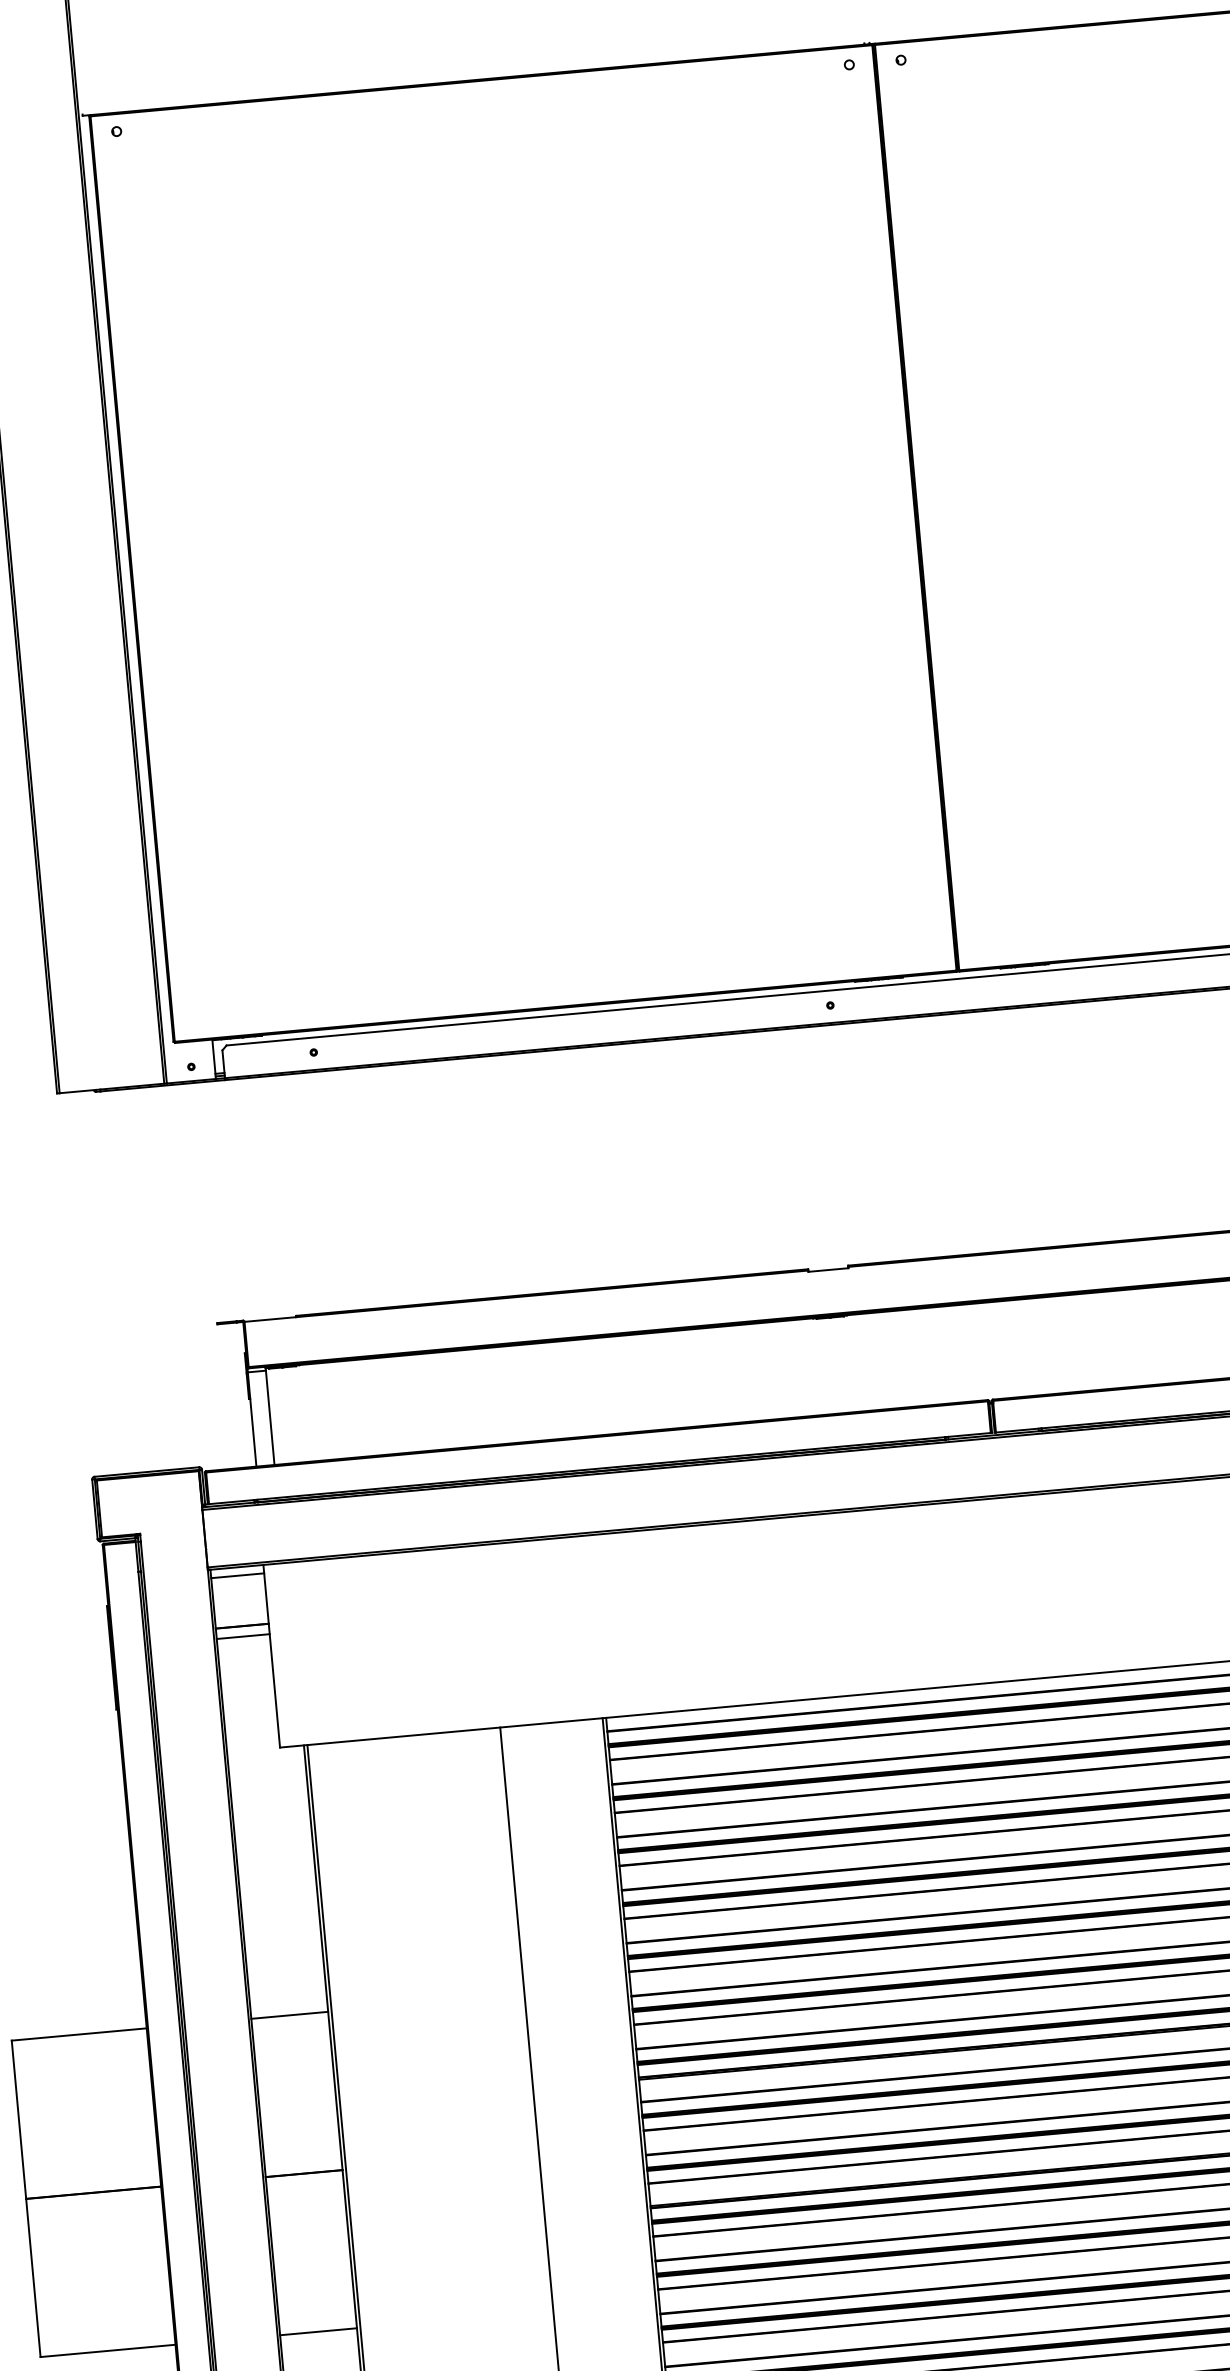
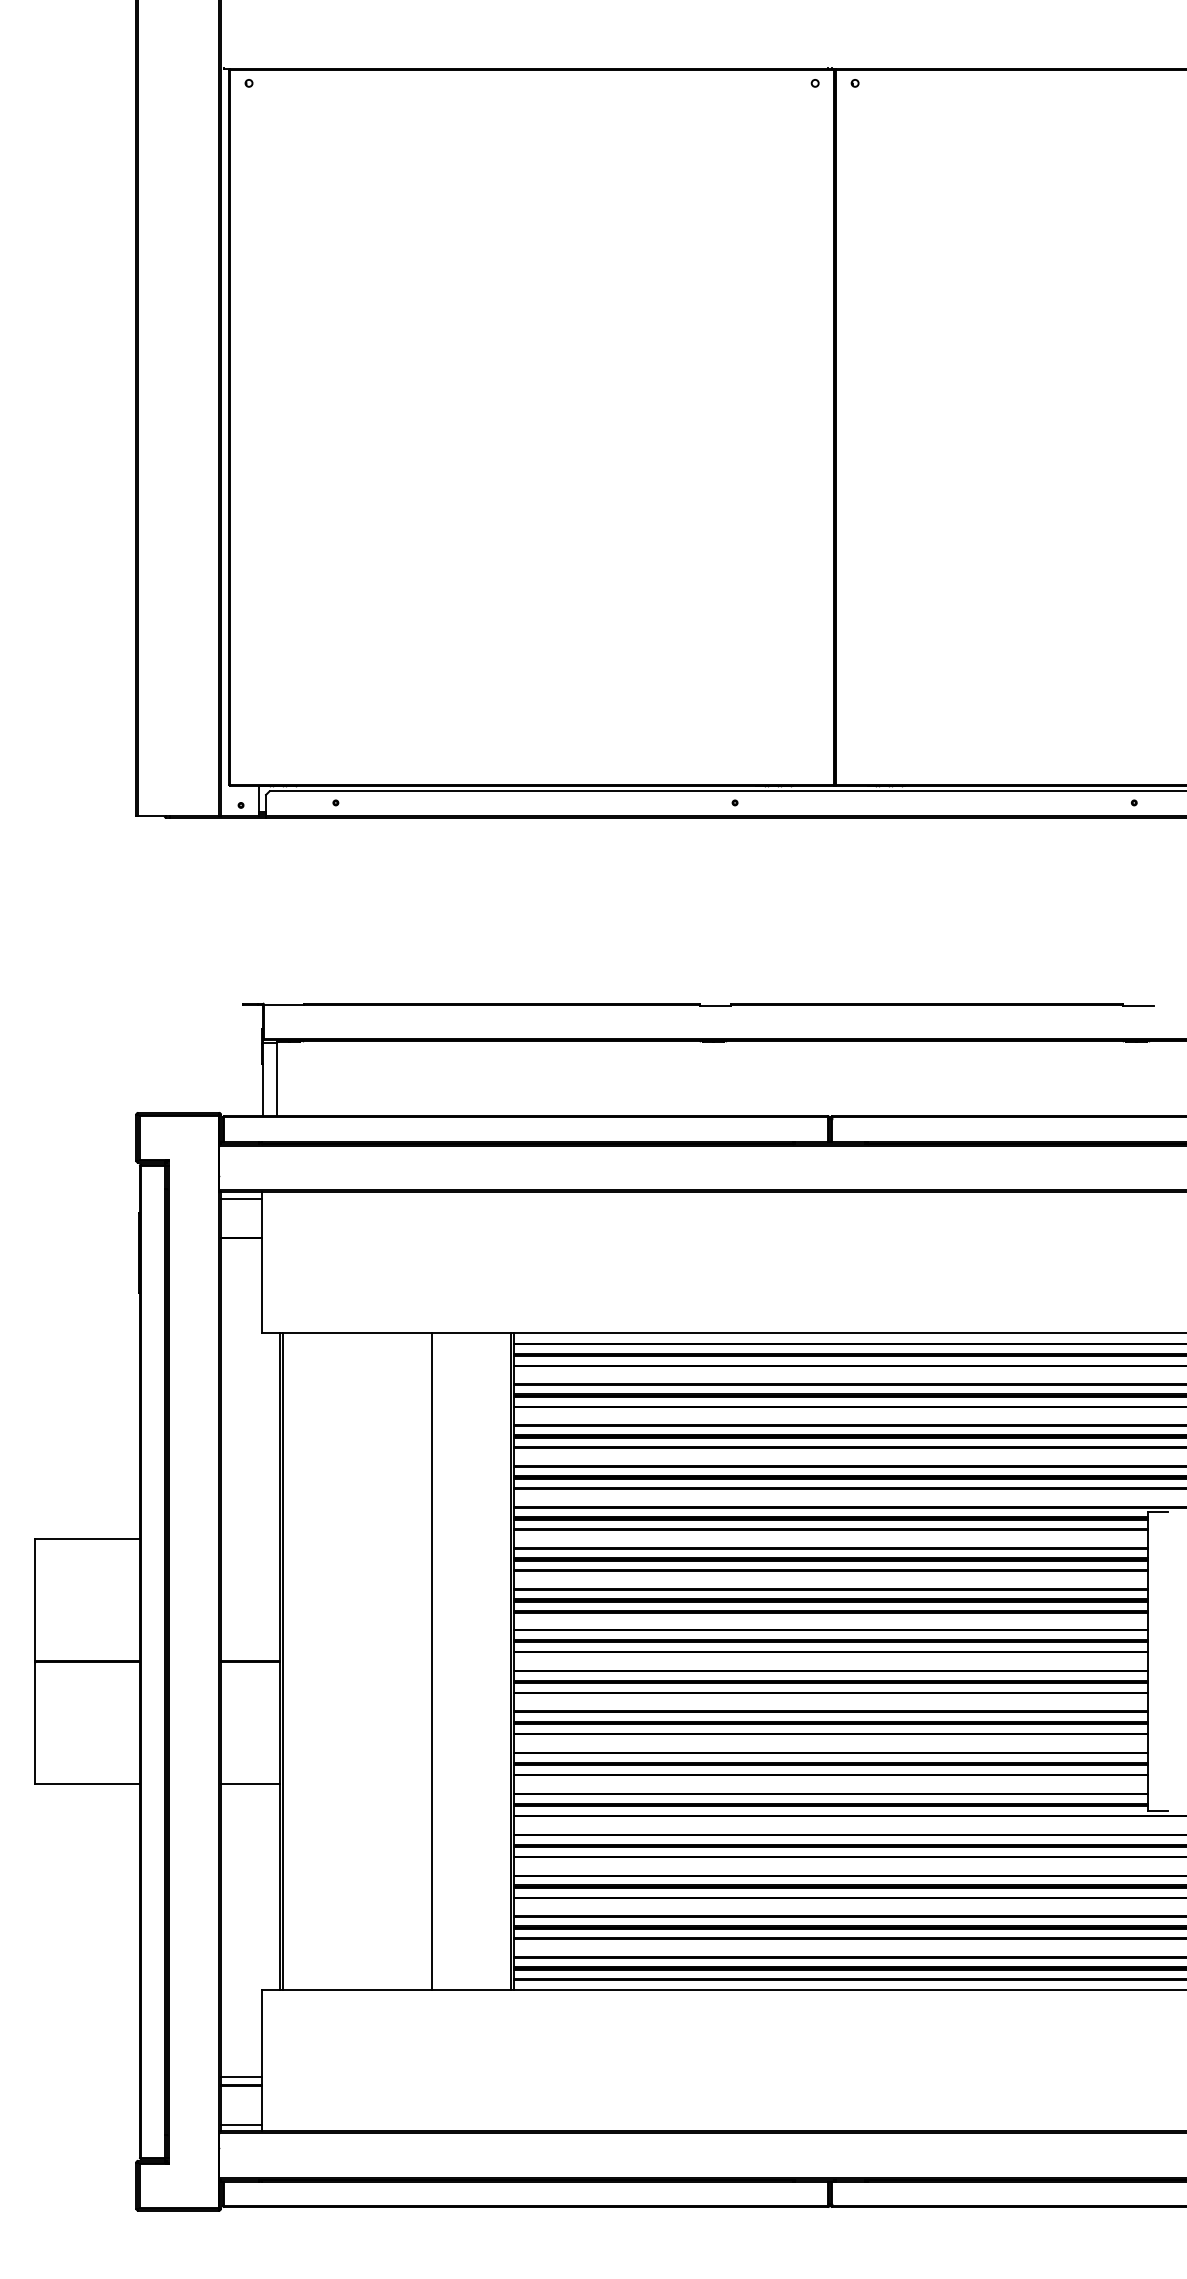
line: (242, 1636) -> (240, 1245), removed
line: (288, 2015) -> (249, 1539), removed

